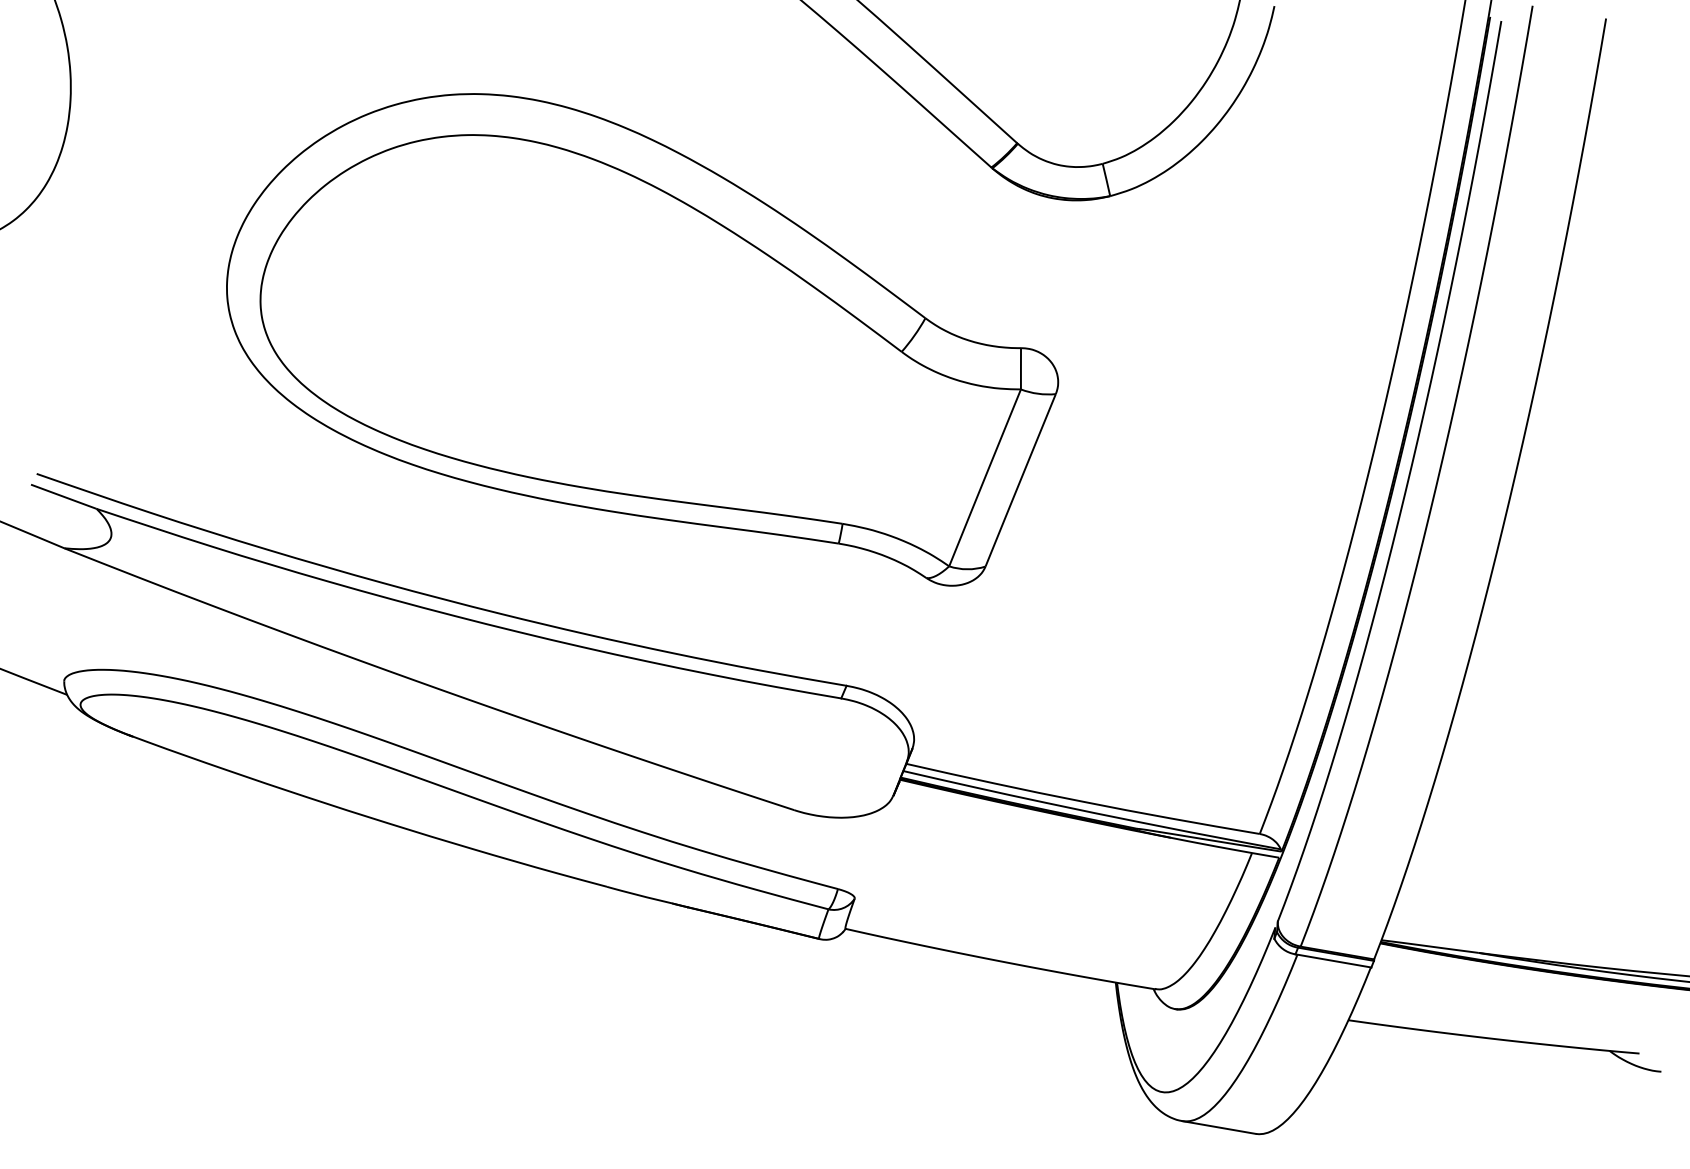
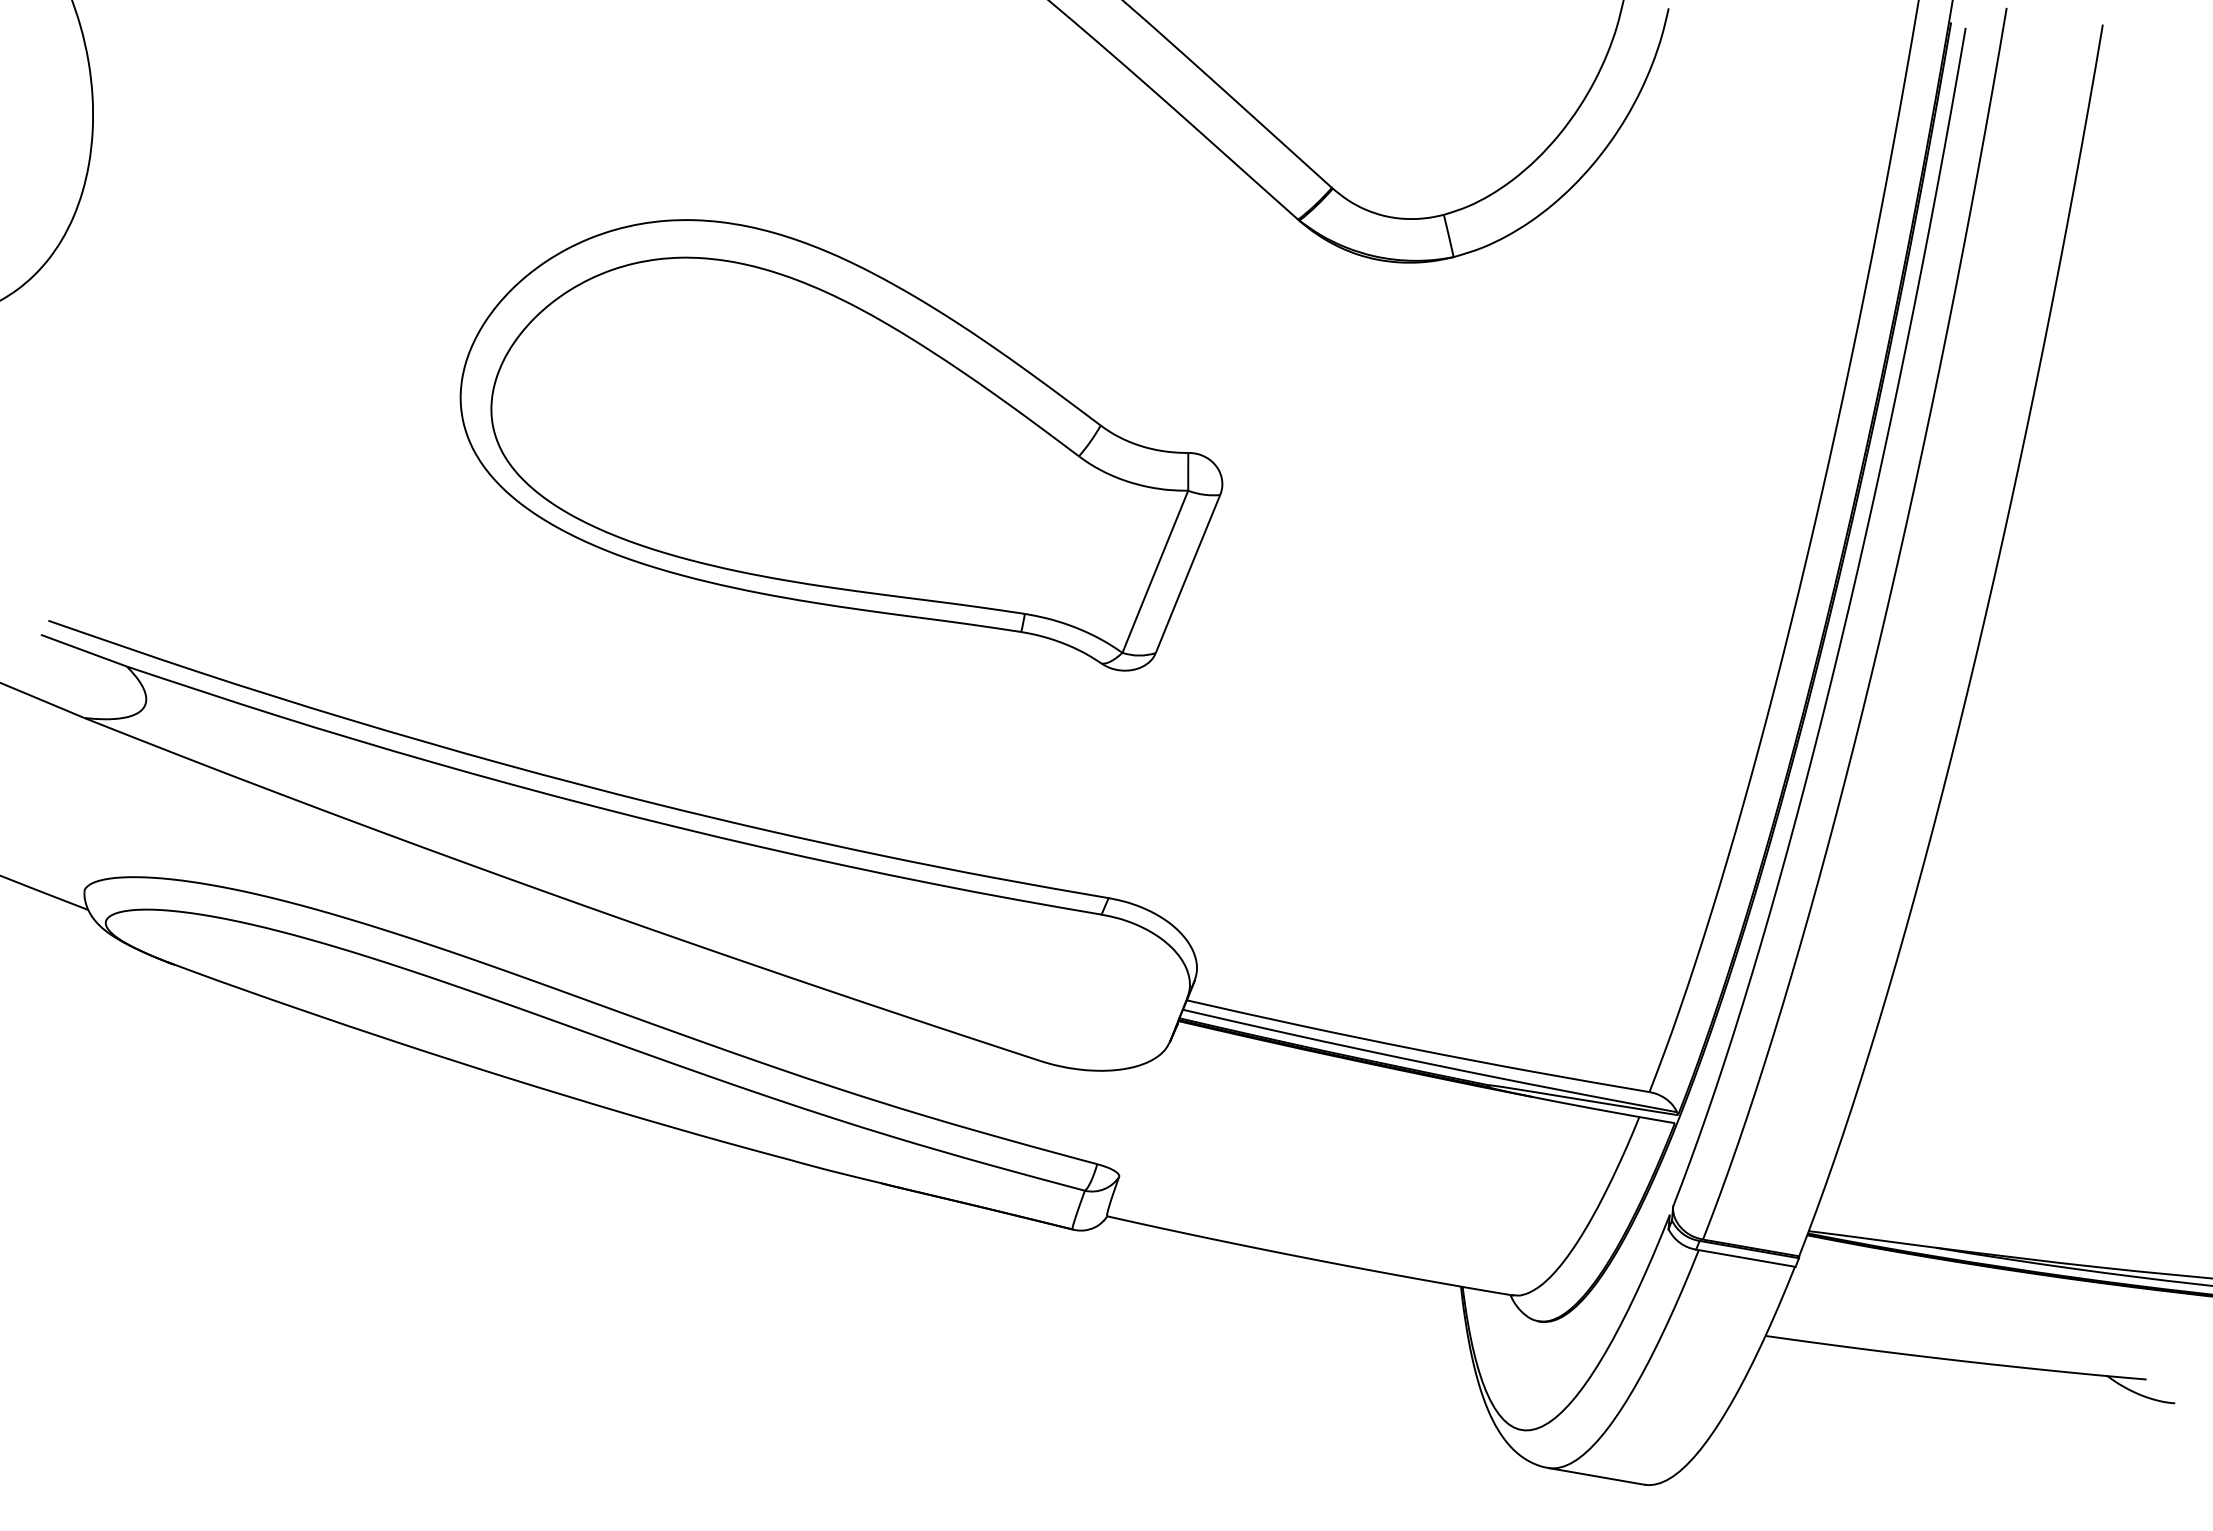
part: (642, 340) -> (841, 445), size x0.7

